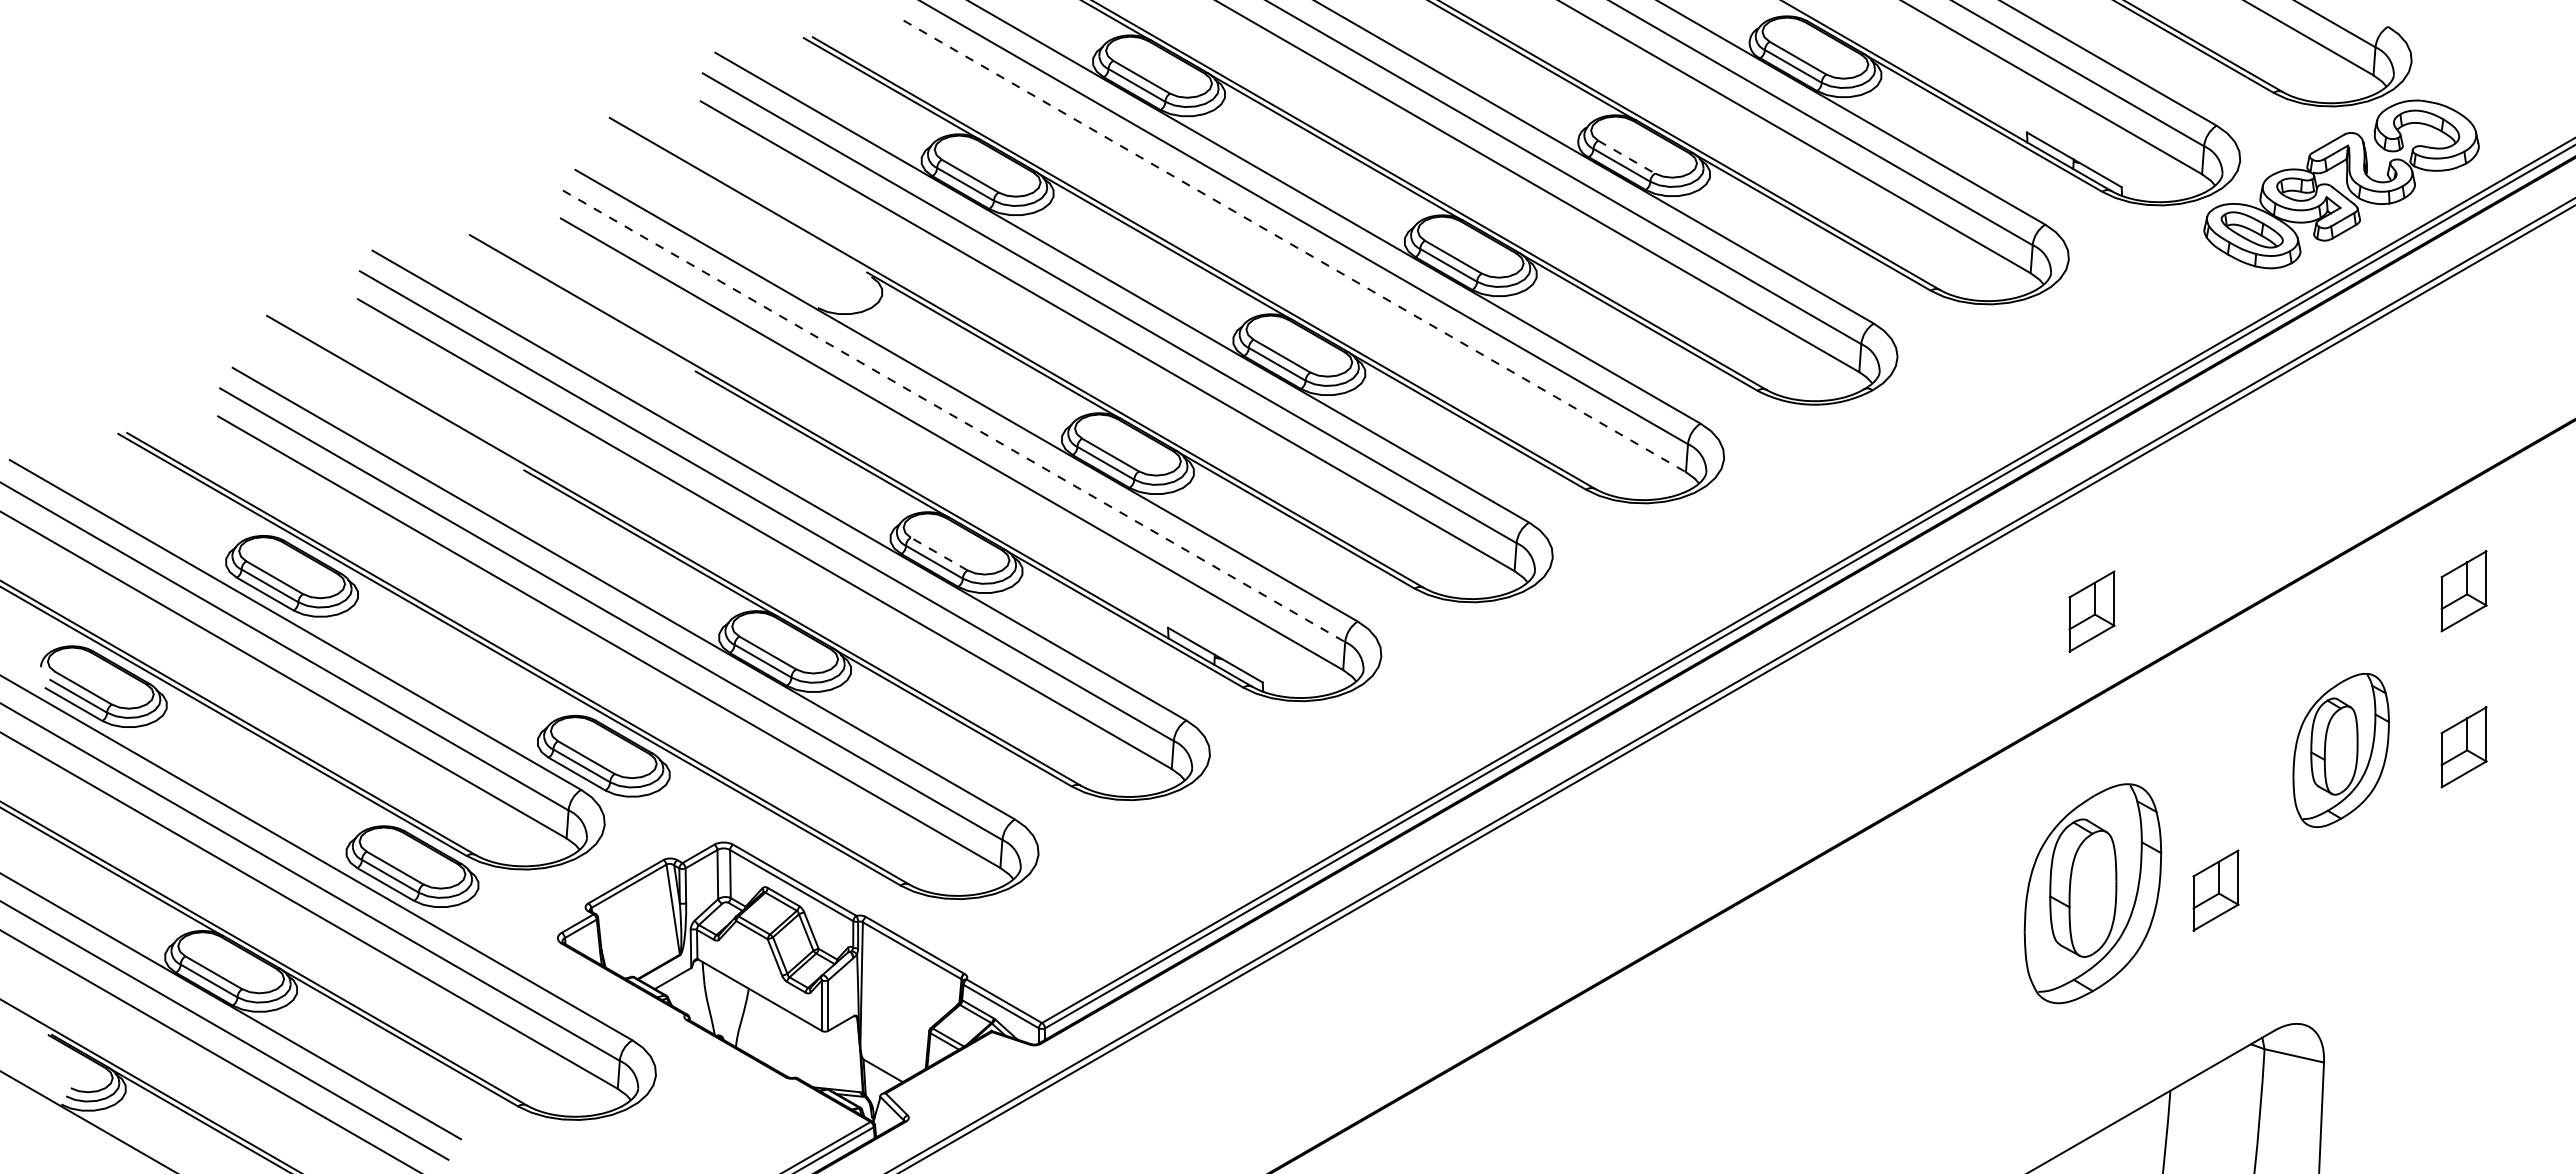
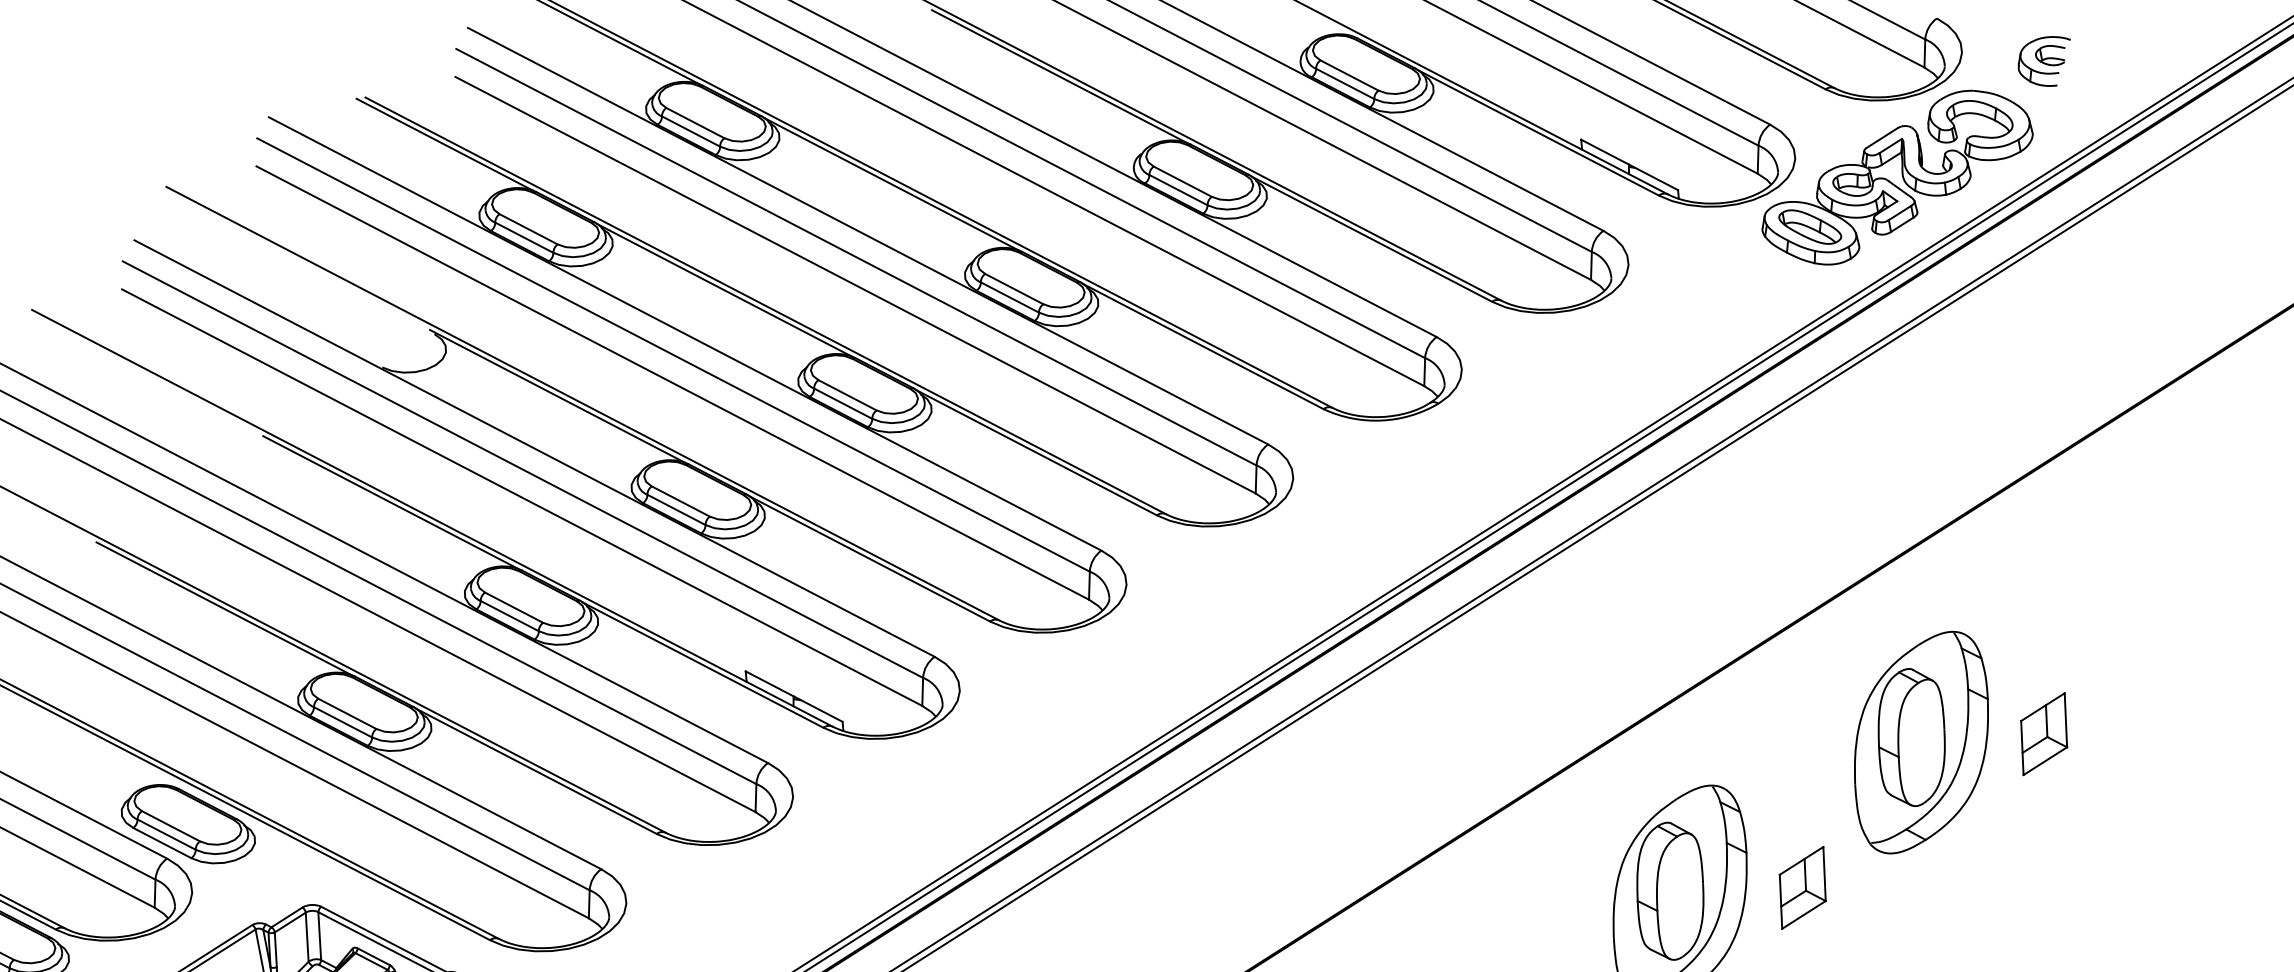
part: (2493, 74) -> (2044, 61), added
line: (1626, 157) -> (1182, 182), dashed -> solid
line: (1294, 246) -> (855, 285), dashed -> solid
line: (954, 416) -> (523, 469), dashed -> solid
line: (939, 554) -> (514, 608), dashed -> solid
part: (2463, 591) -> (2036, 578), removed
part: (2091, 611) -> (1666, 614), removed
part: (2341, 750) -> (1921, 742), size x1.43

